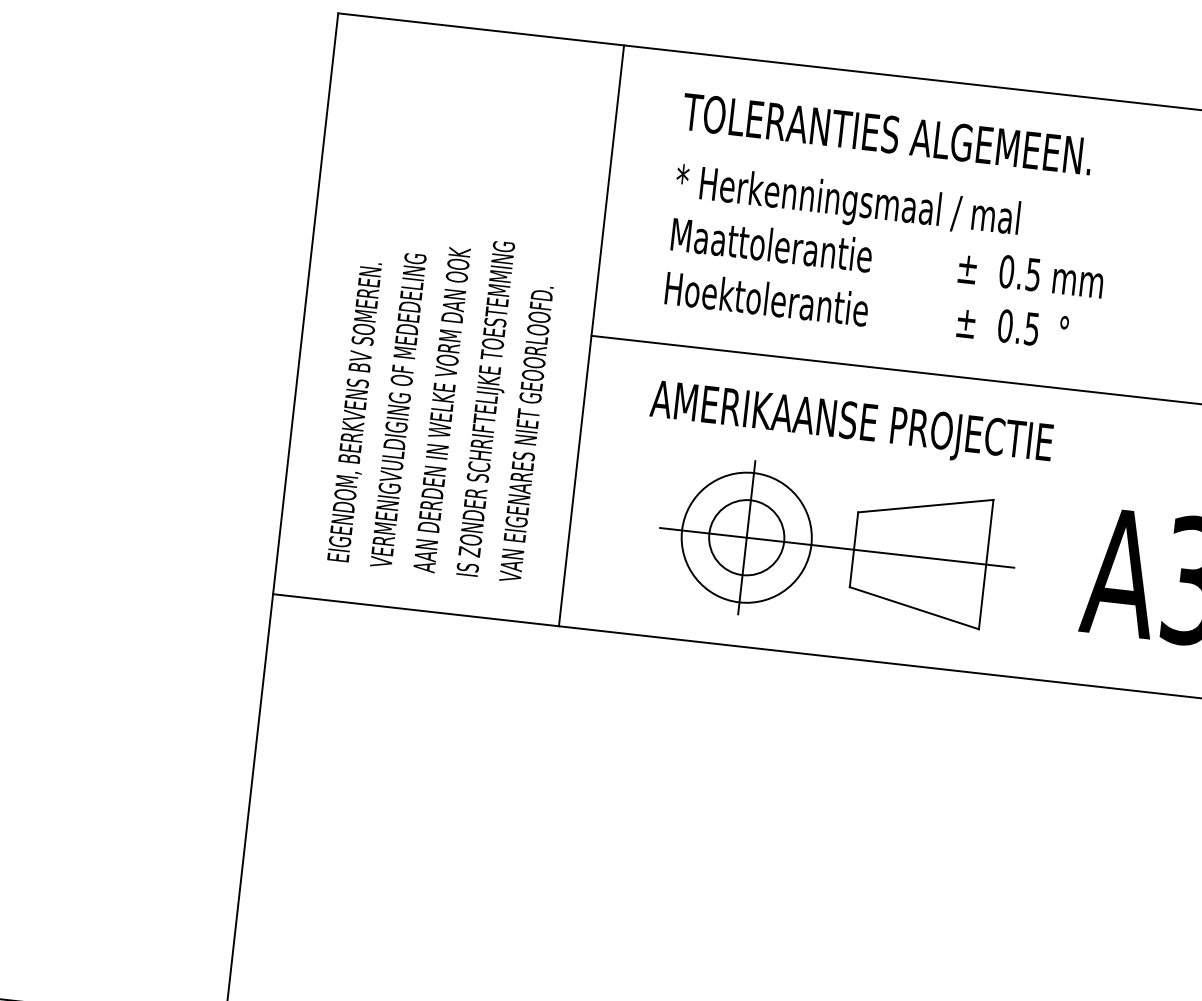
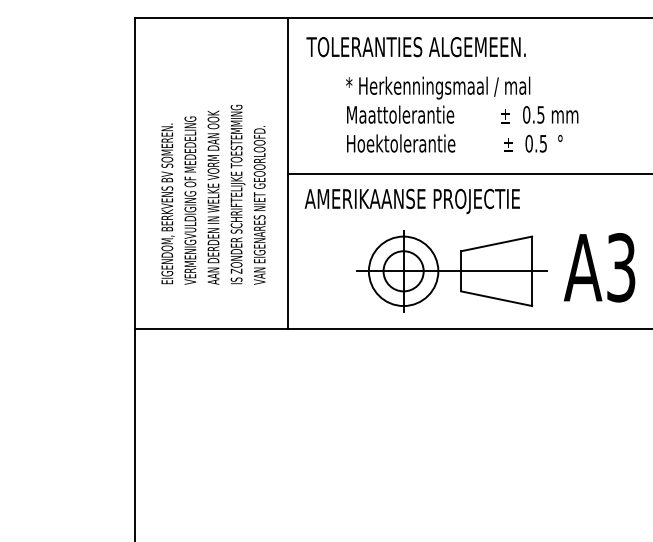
text: (886, 134) -> (415, 47), moved
text: (887, 257) -> (462, 114), moved
text: (442, 403) -> (213, 194), moved
text: (849, 425) -> (411, 201), moved
part: (835, 548) -> (451, 271), moved

